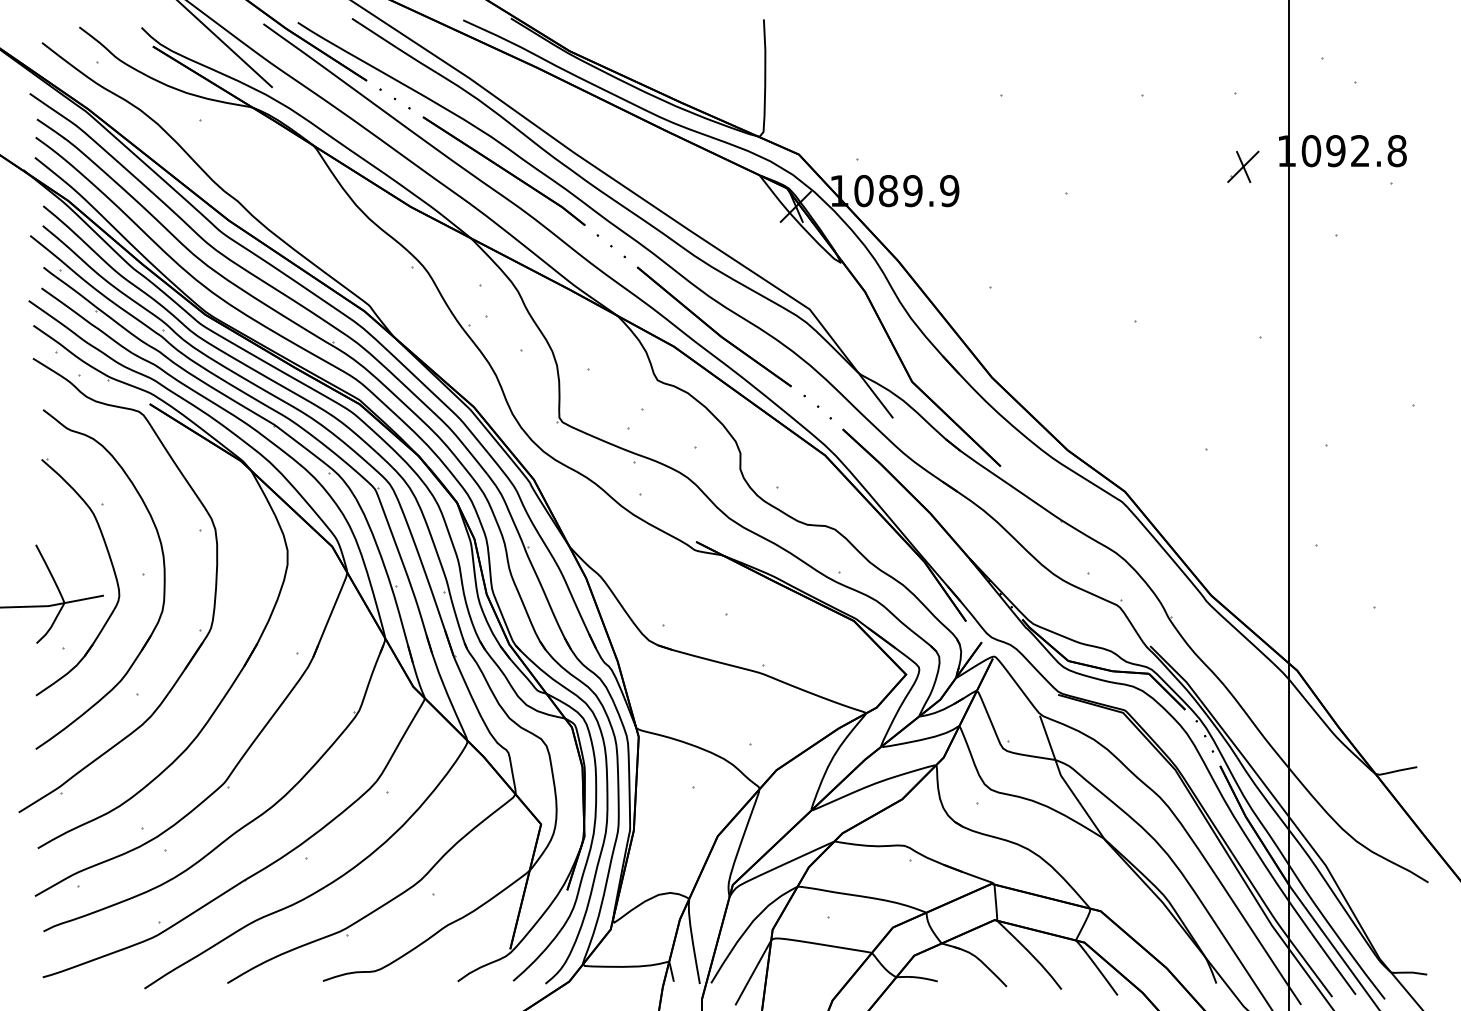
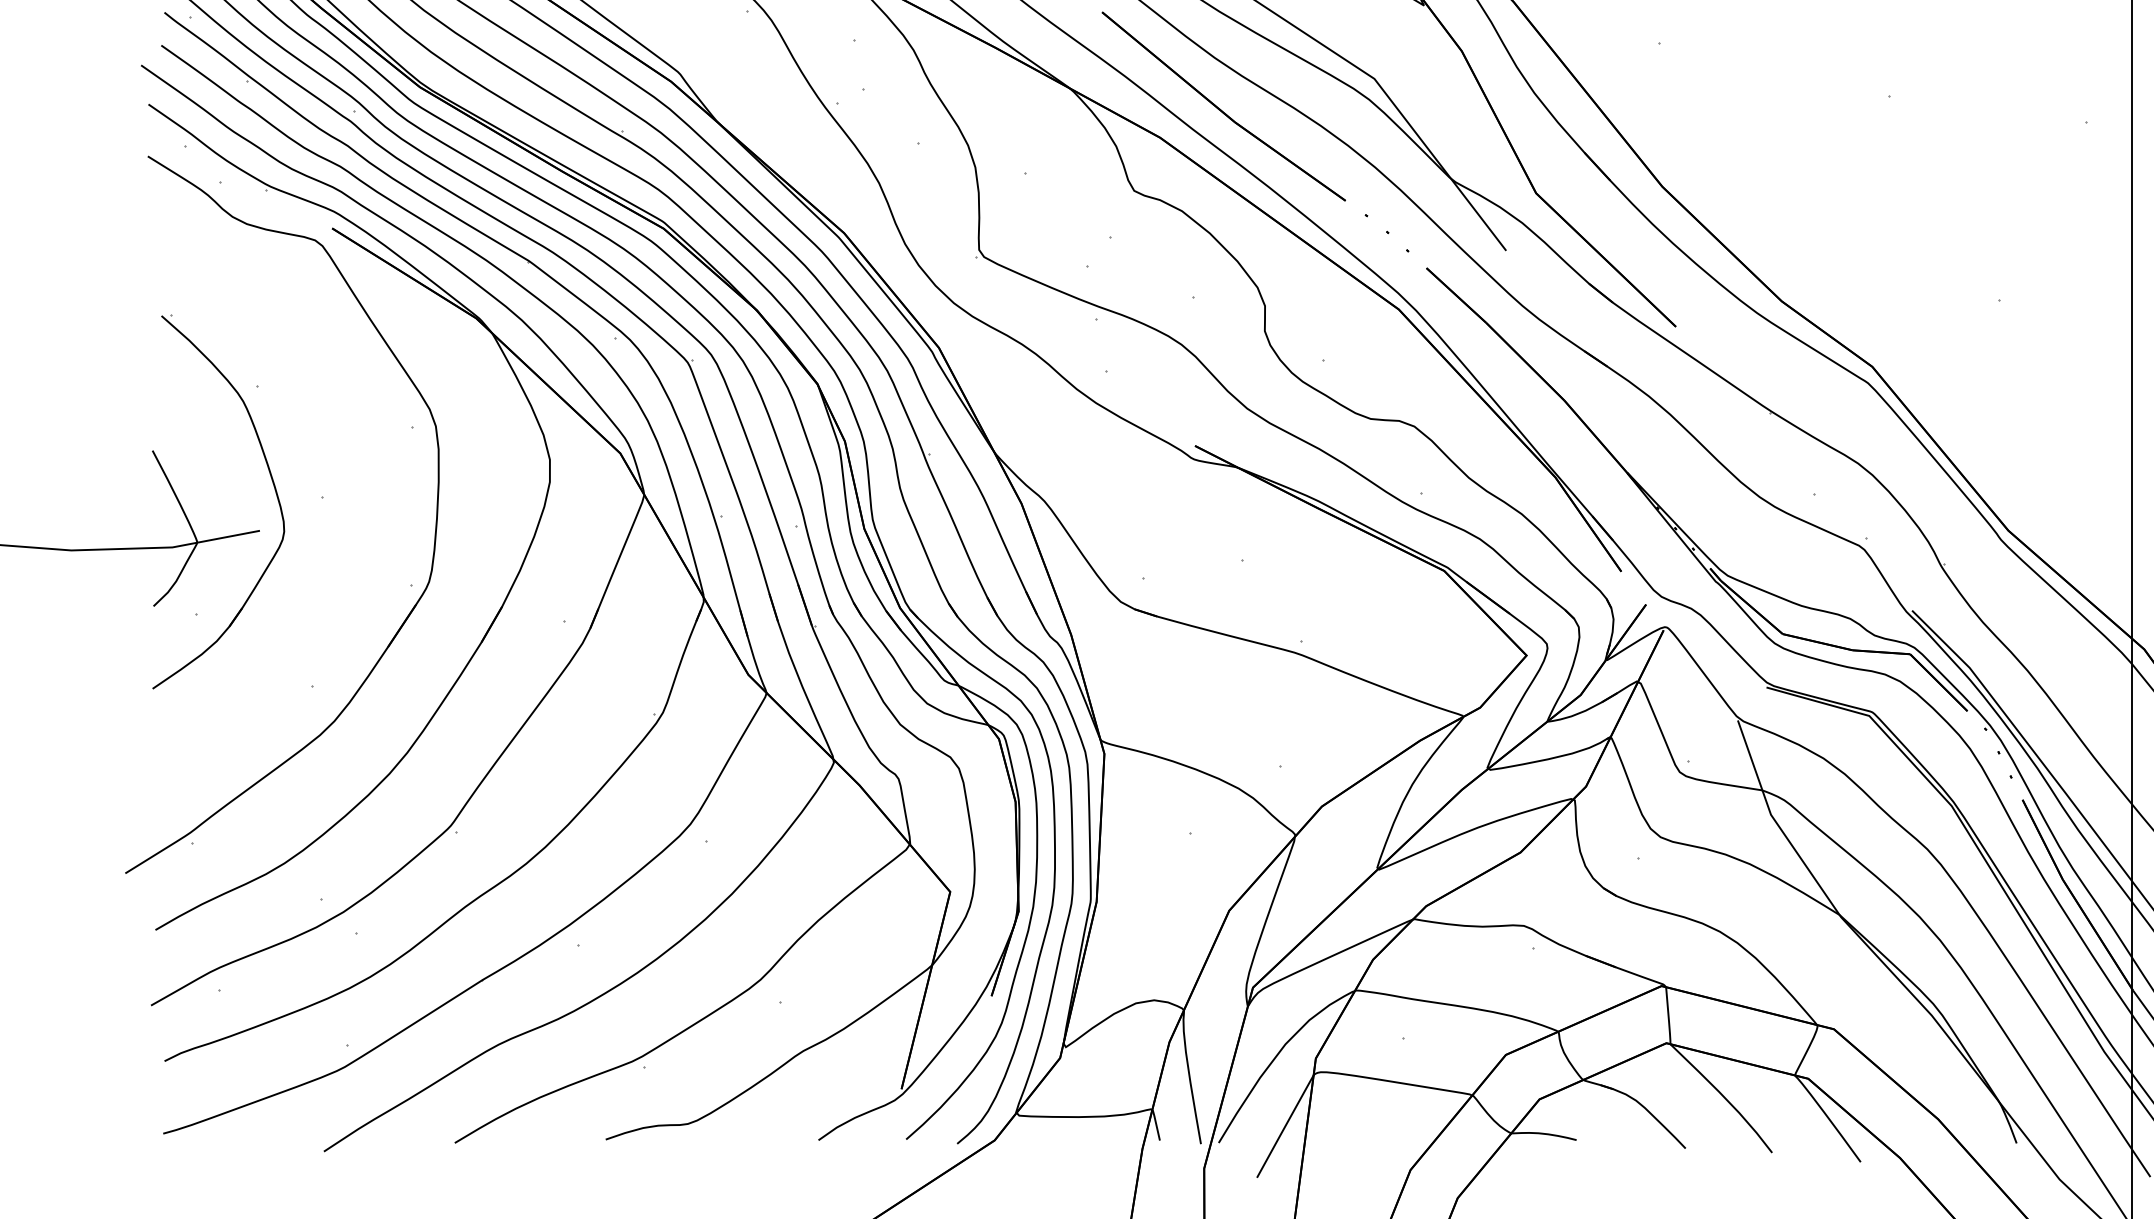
part: (163, 579) -> (353, 505), removed

